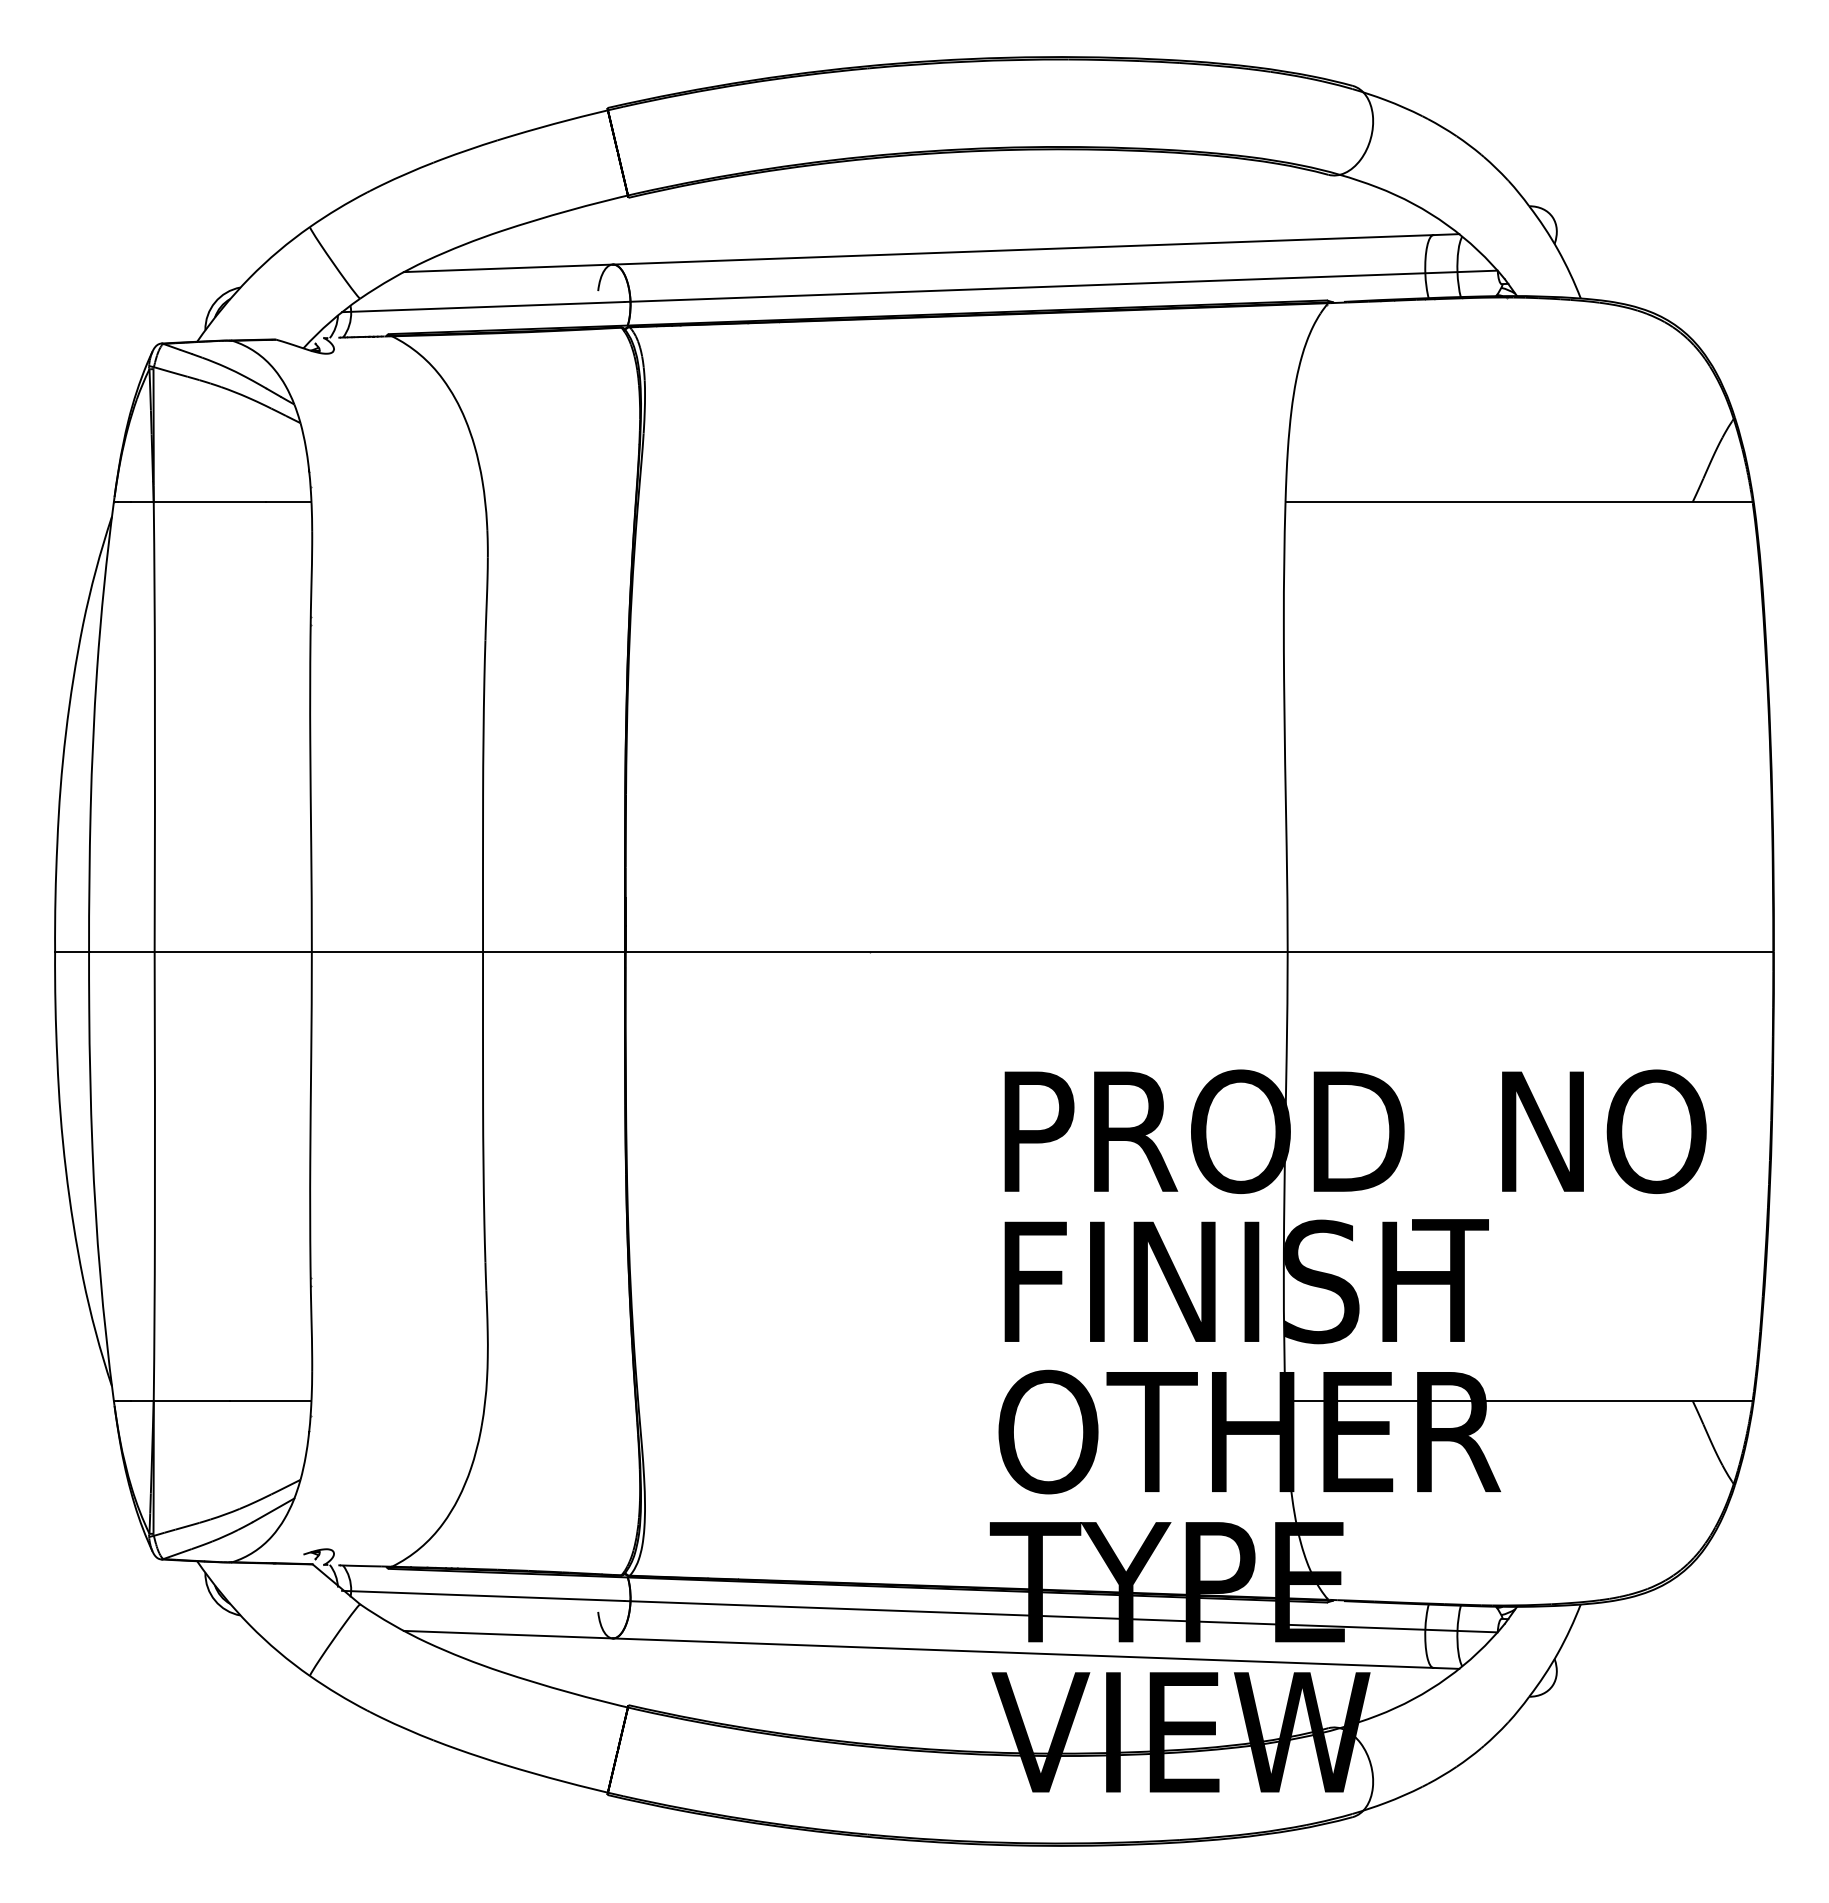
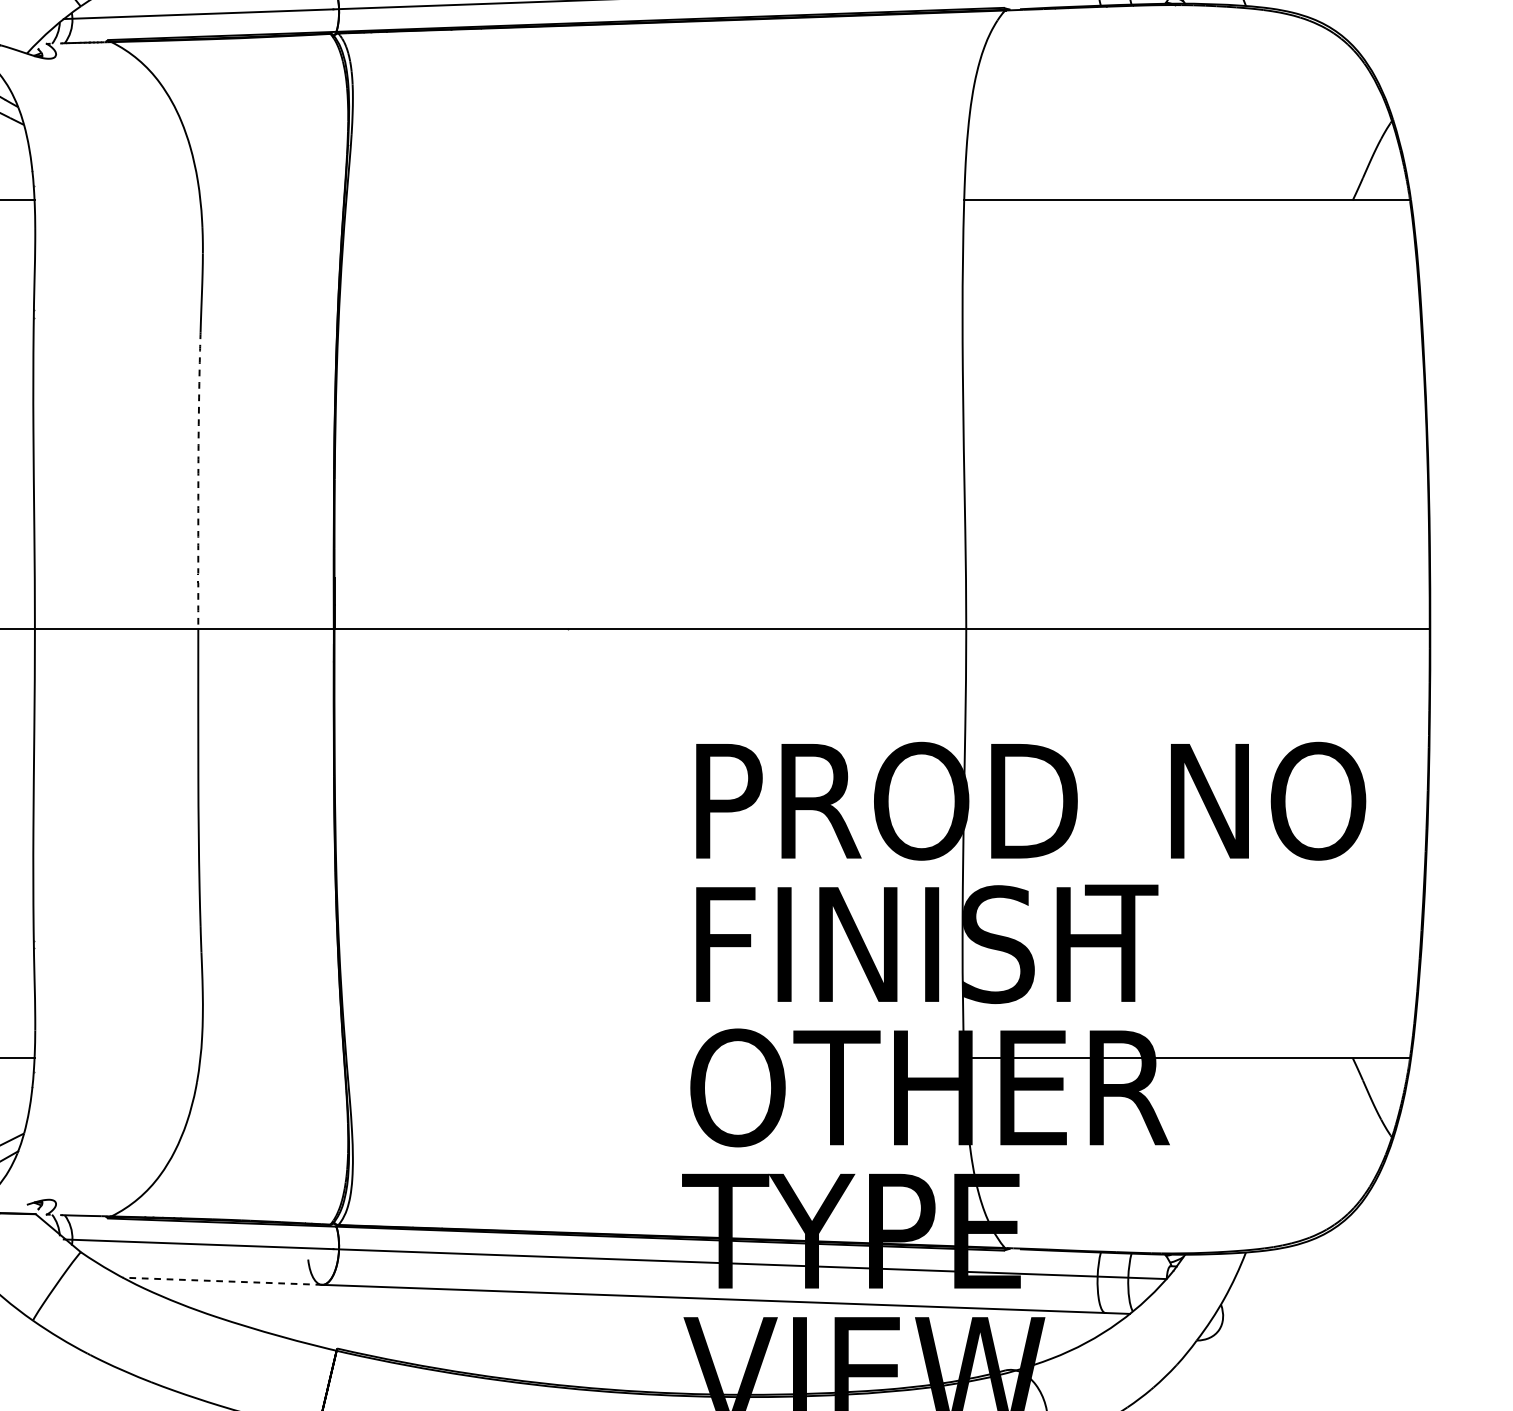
line: (483, 792) -> (198, 477), solid -> dashed
line: (508, 1634) -> (222, 1281), solid -> dashed

